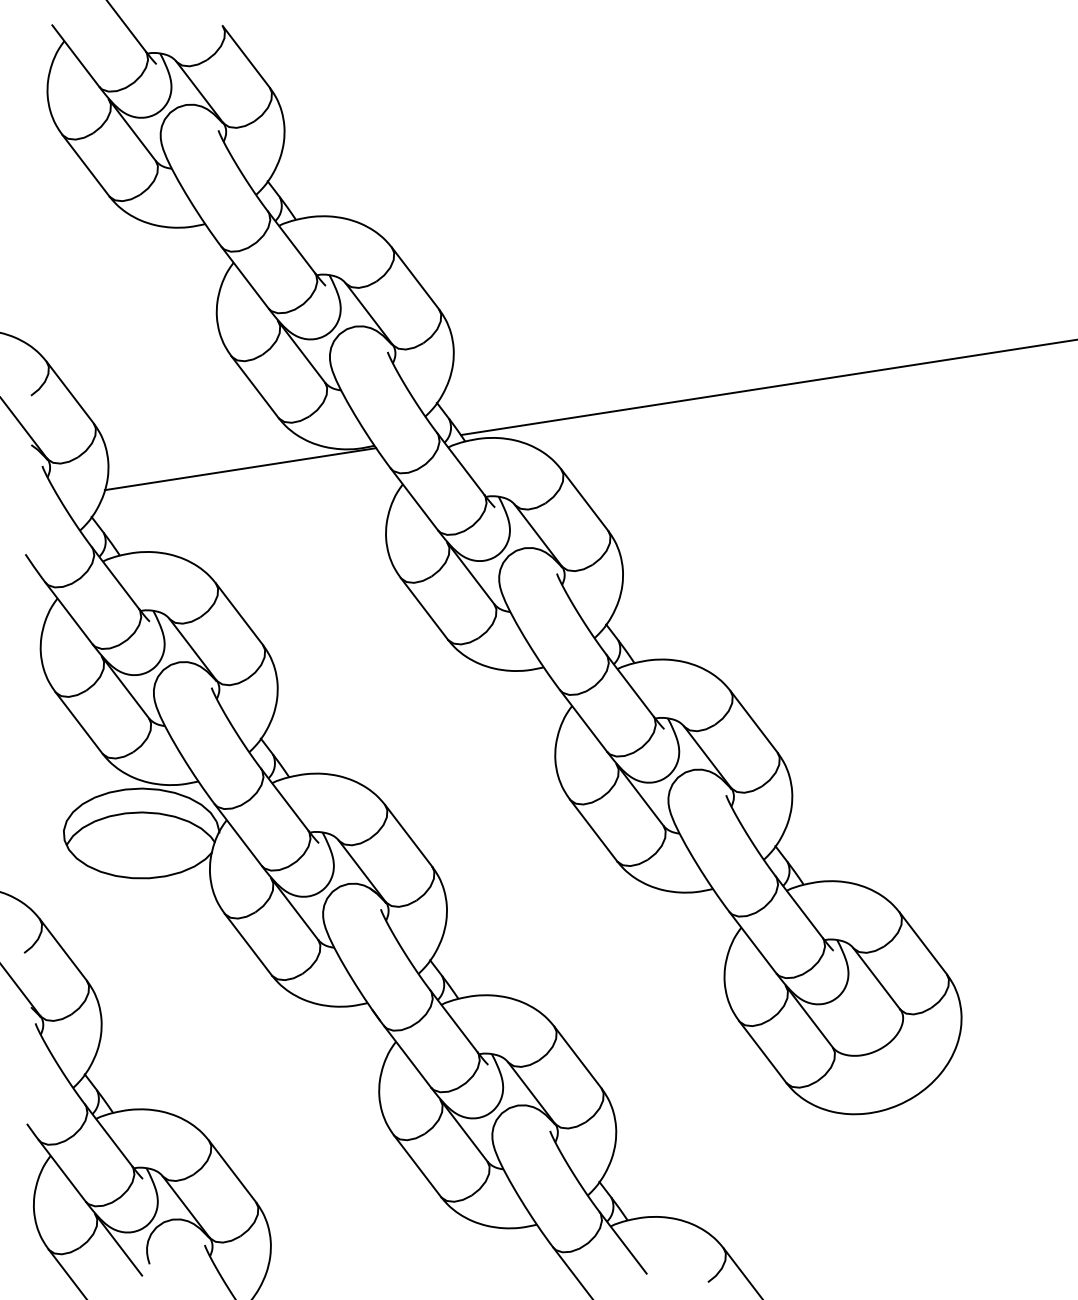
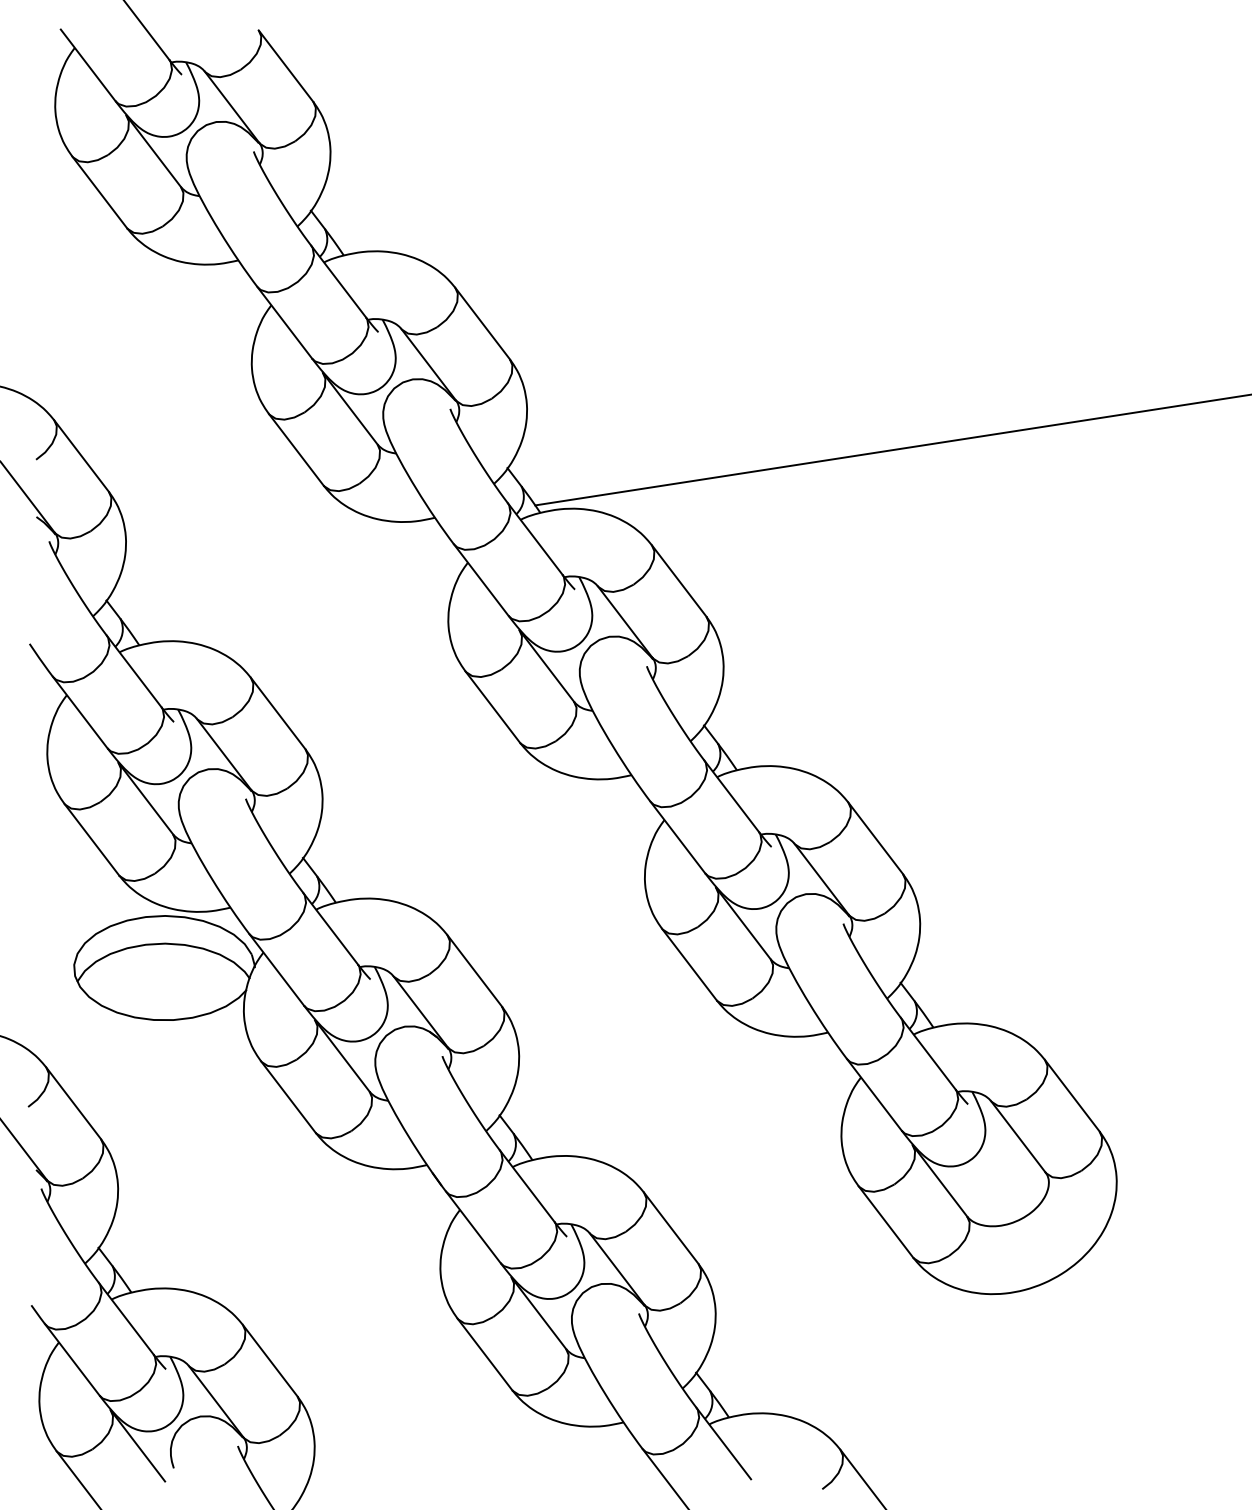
line: (239, 468) -> (278, 544), removed

